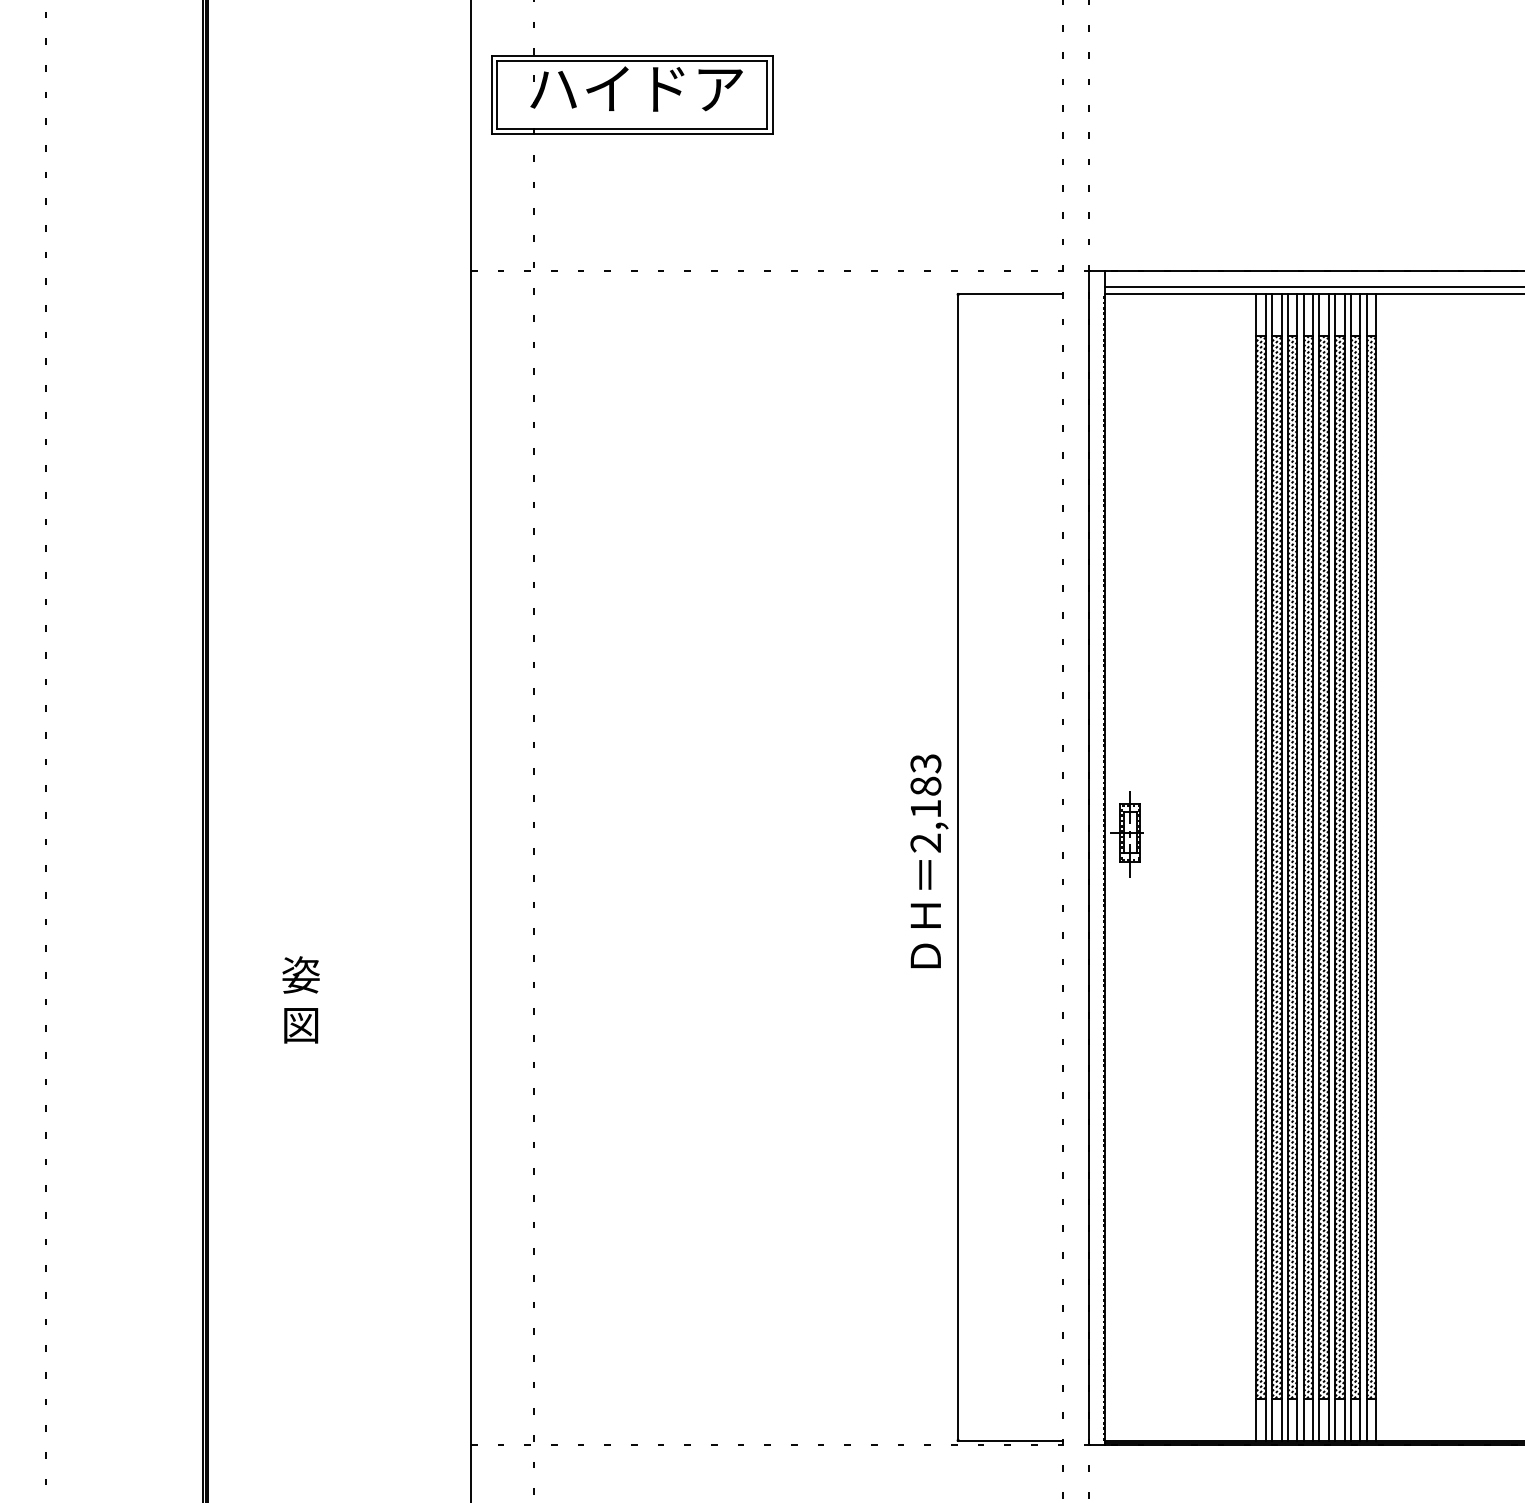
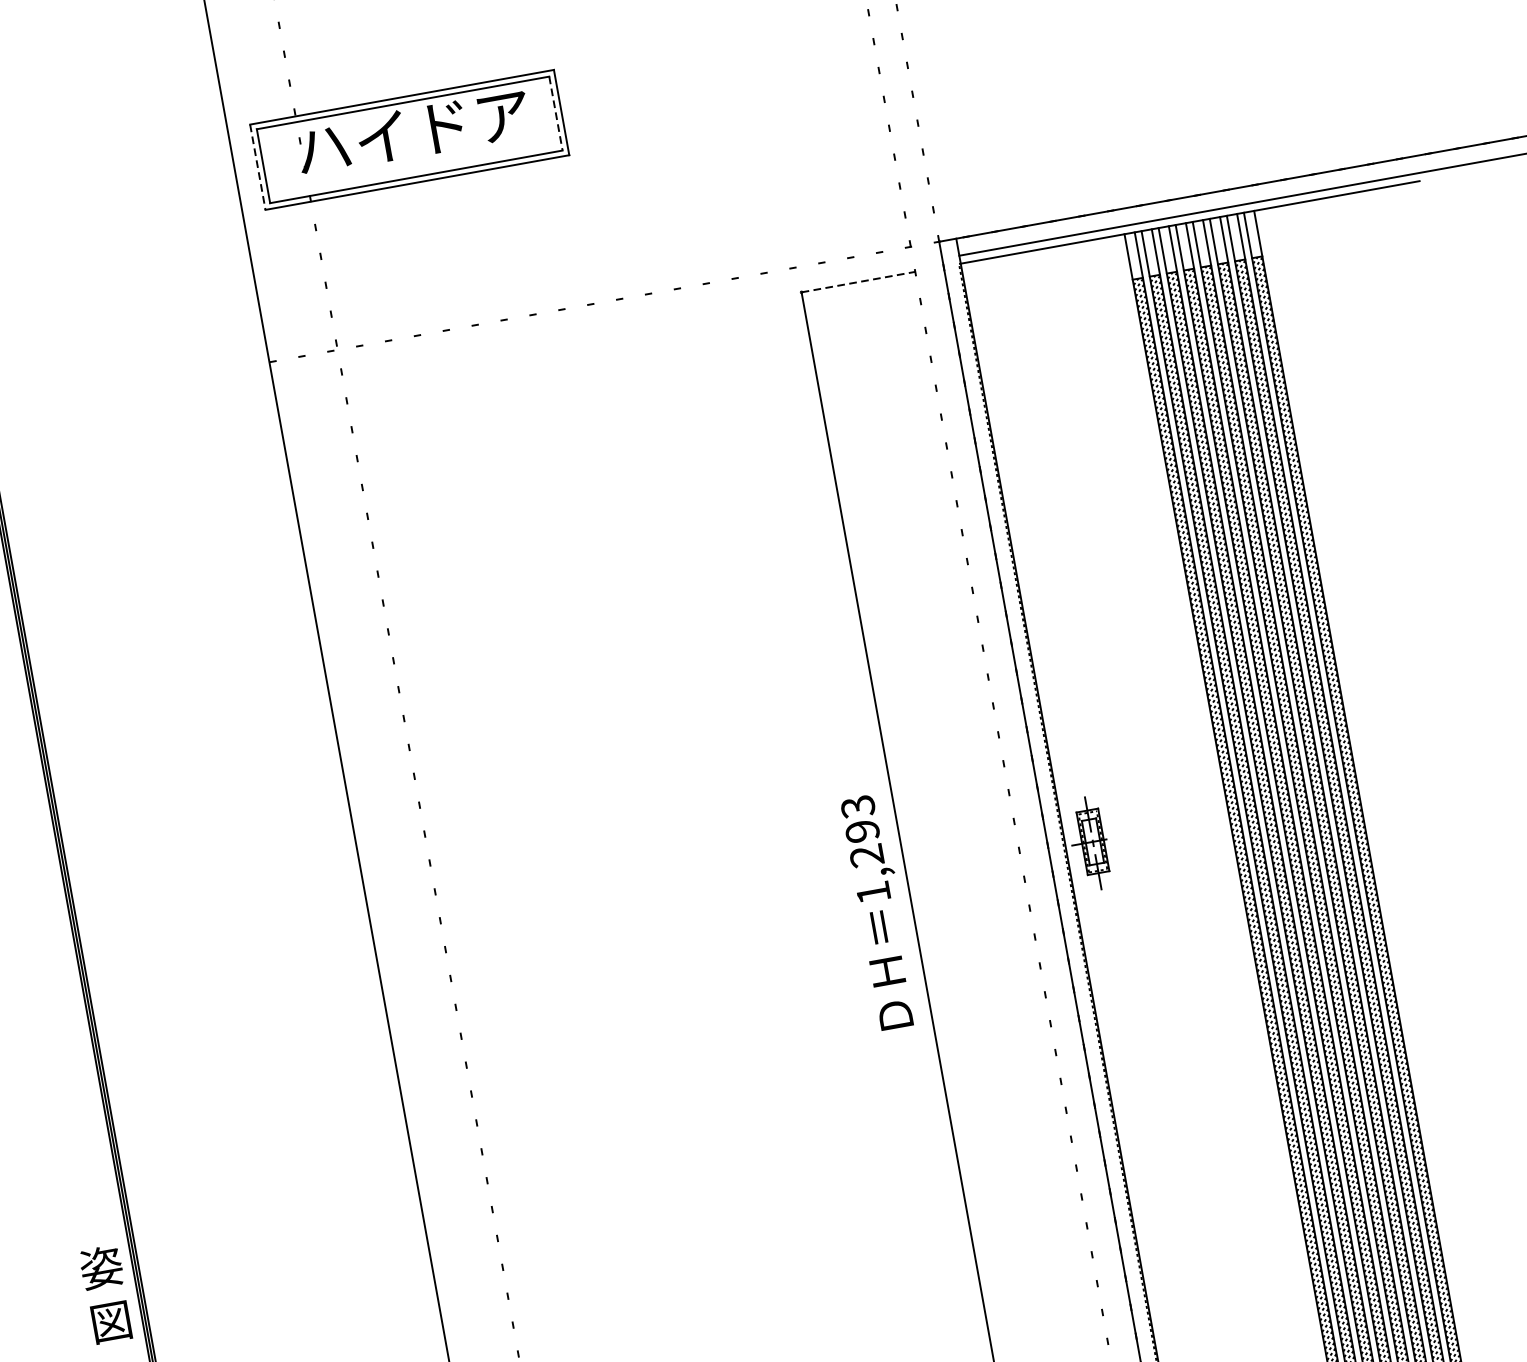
line: (491, 95) -> (257, 167), solid -> dashed
line: (767, 95) -> (556, 114), solid -> dashed
line: (1011, 294) -> (859, 282), solid -> dashed
text: (925, 814) -> (867, 861), 2,183 -> 1,293
text: (300, 999) -> (105, 1294), moved

